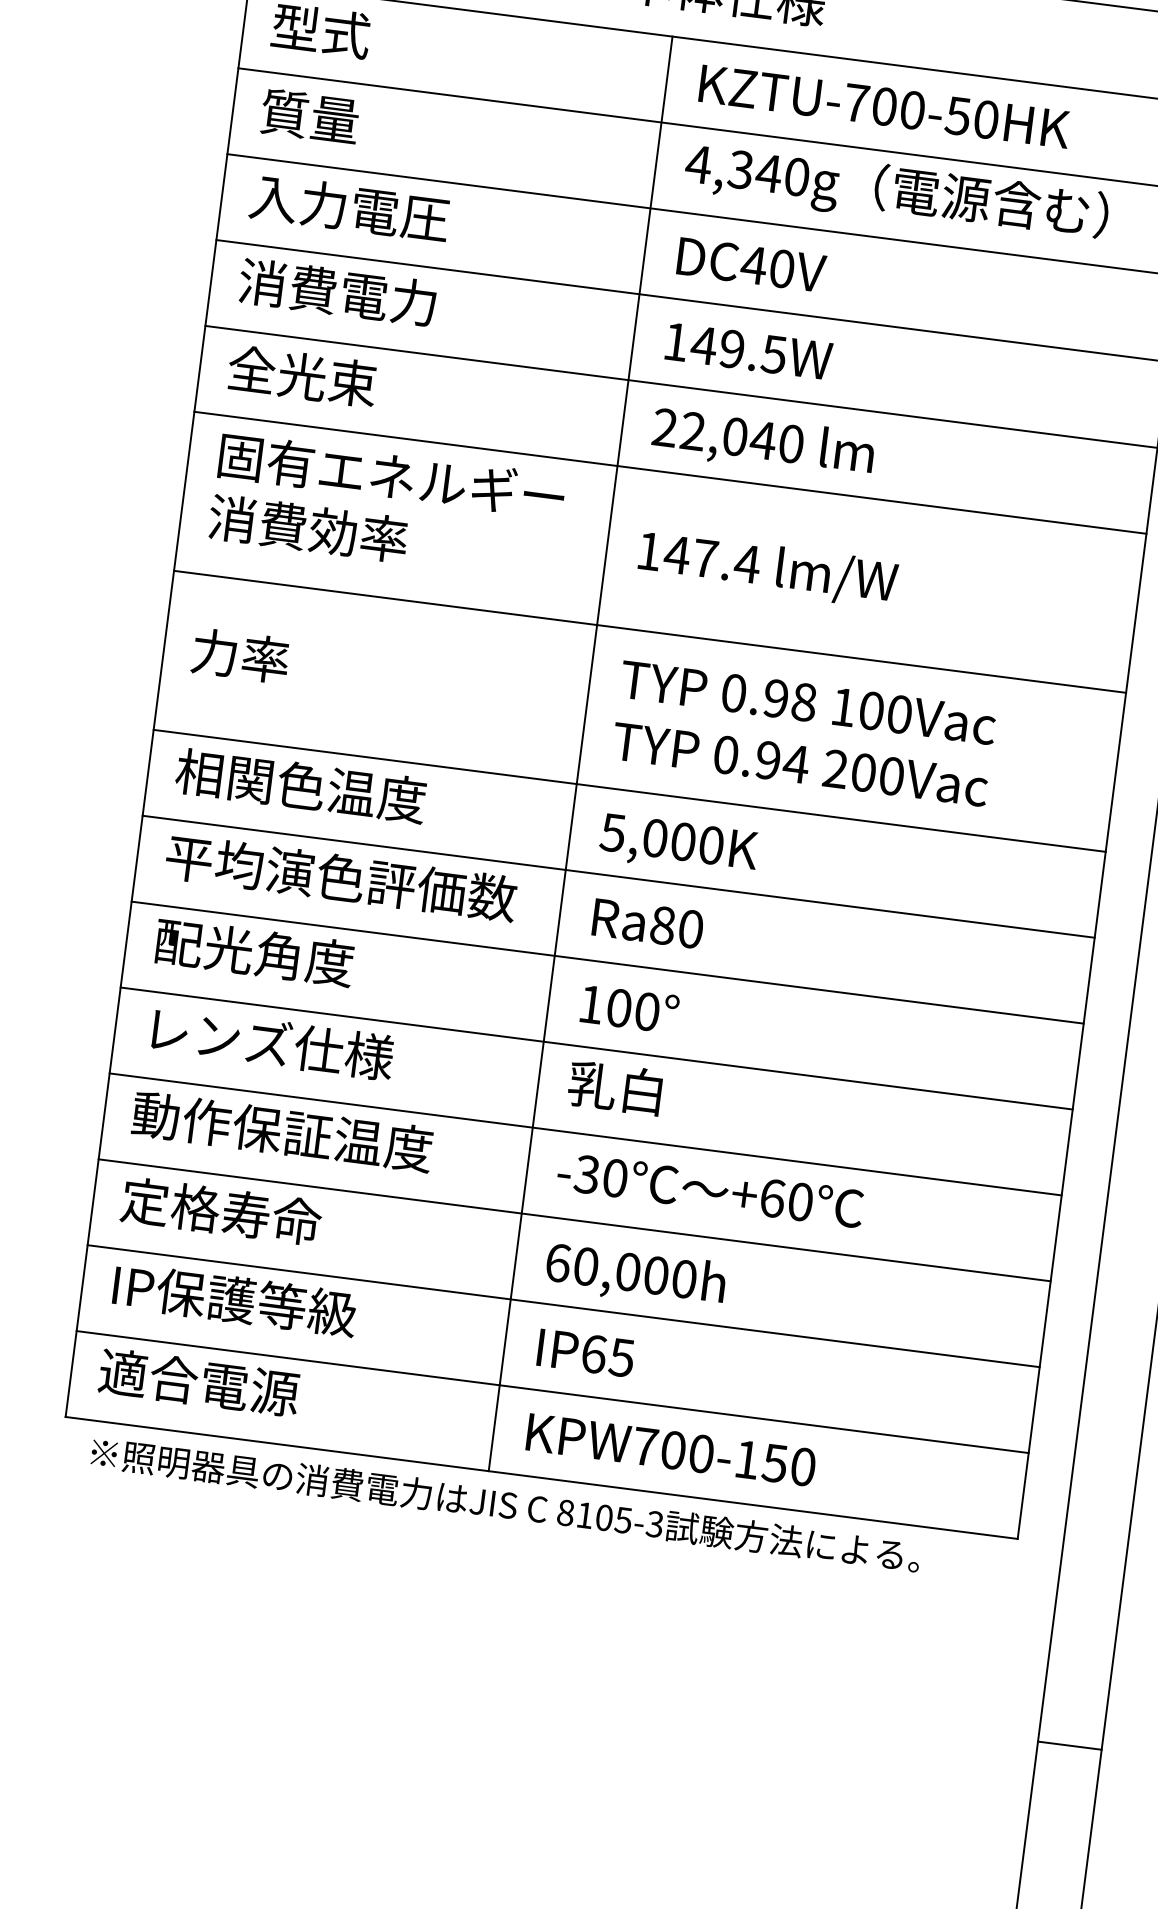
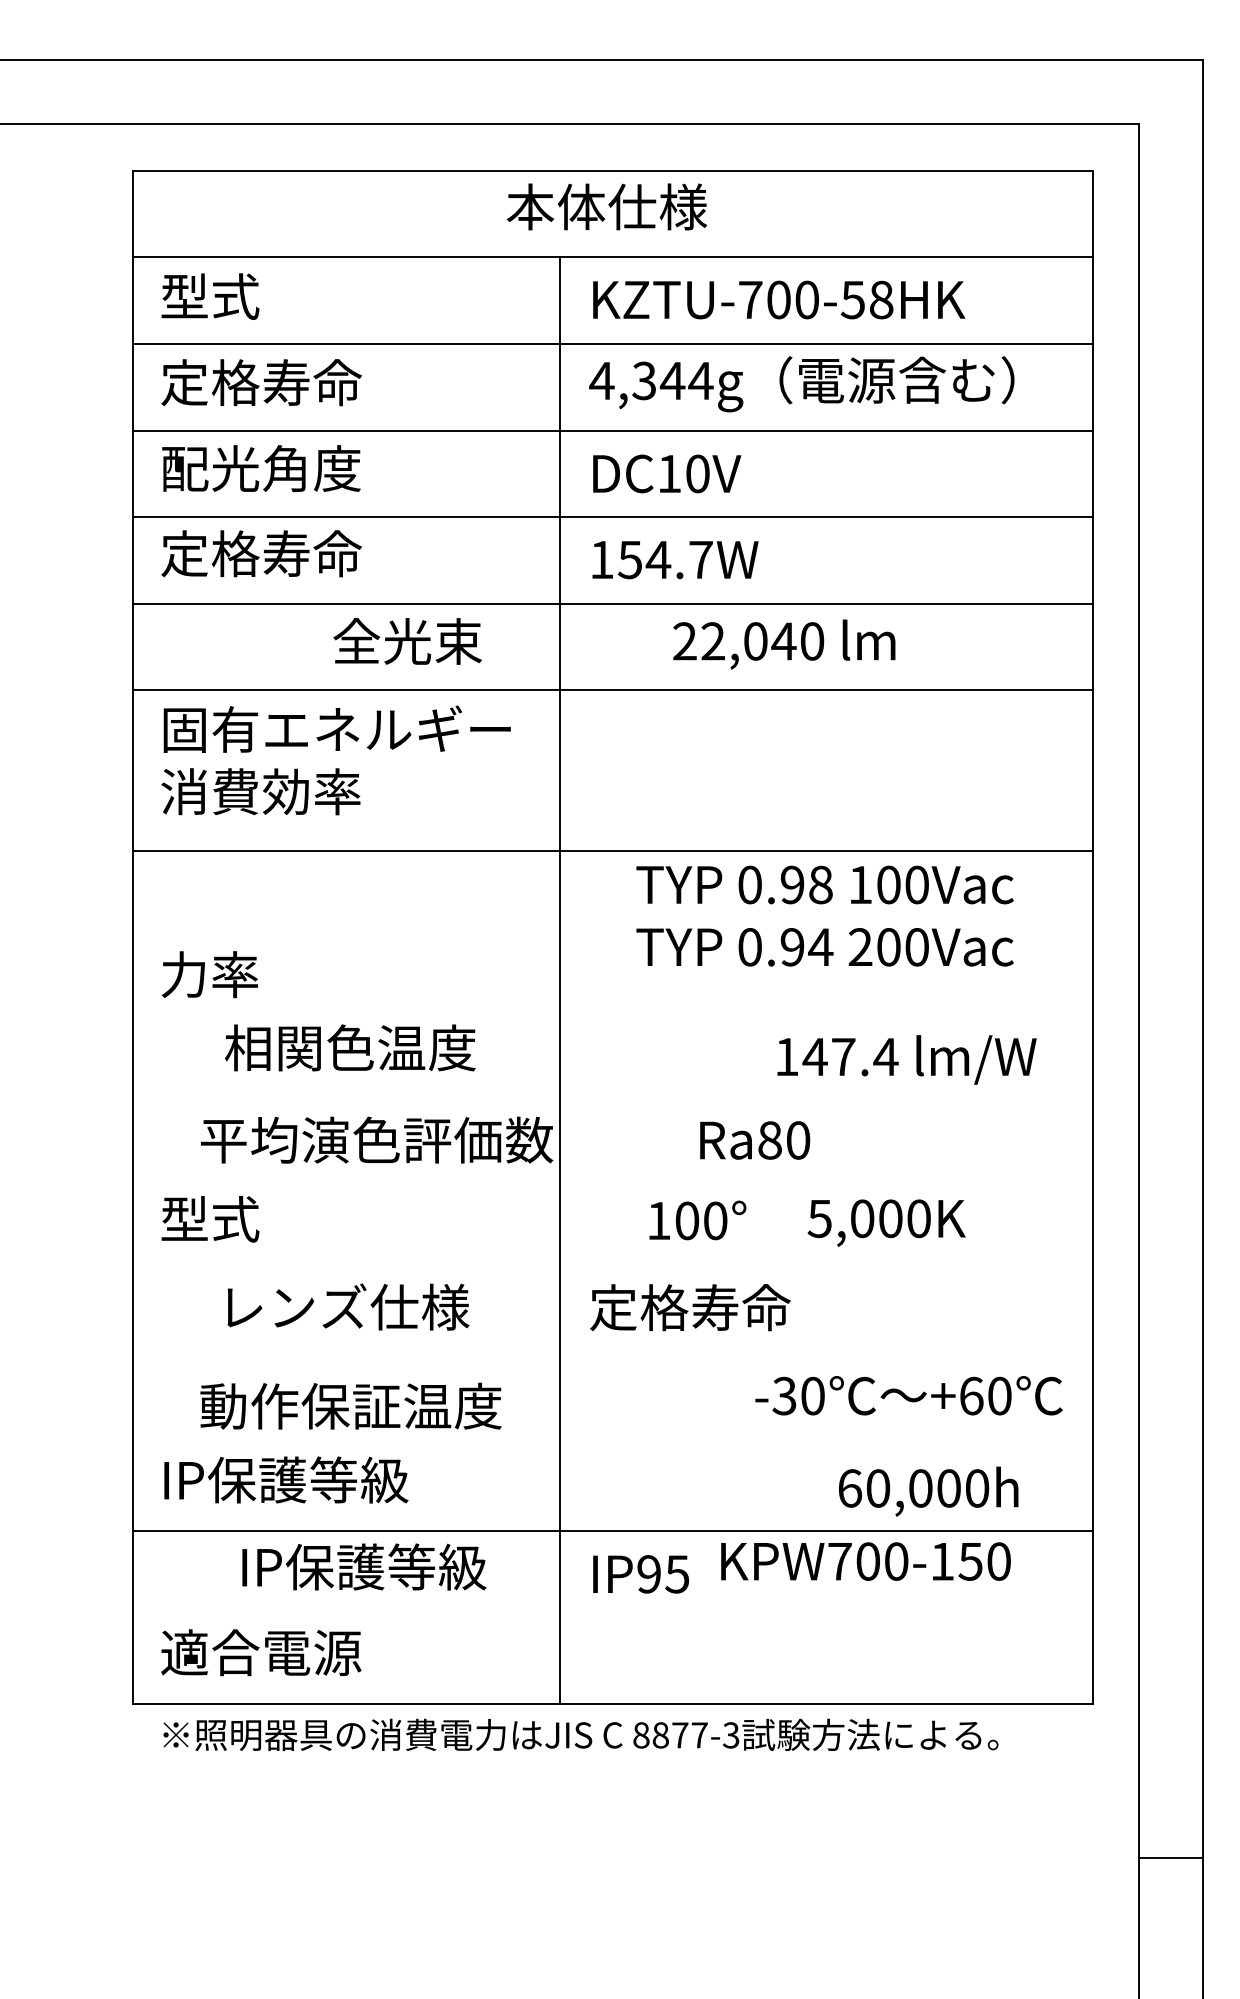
text: (986, 119) -> (881, 299), KZTU-700-50HK -> KZTU-700-58HK
text: (360, 122) -> (261, 382), 質量 -> 定格寿命
text: (796, 176) -> (700, 380), 4,340g -> 4,344g
text: (348, 207) -> (260, 468), 入力電圧 -> 配光角度
text: (754, 264) -> (669, 473), DC40V -> DC10V
text: (339, 292) -> (261, 553), 消費電力 -> 定格寿命
text: (738, 349) -> (664, 559), 149.5W -> 154.7W
text: (302, 376) -> (407, 641), moved
text: (763, 443) -> (784, 644), moved
text: (767, 569) -> (906, 1059), moved
text: (240, 655) -> (209, 974), moved
text: (803, 733) -> (824, 915), moved
text: (301, 785) -> (350, 1047), moved
line: (629, 791) -> (612, 1011), removed
text: (678, 845) -> (886, 1222), moved
line: (618, 876) -> (612, 1097), removed
text: (341, 877) -> (377, 1139), moved
text: (648, 923) -> (755, 1140), moved
text: (253, 951) -> (260, 1218), 配光角度 -> 型式
line: (607, 962) -> (612, 1184), removed
text: (629, 1009) -> (697, 1220), moved
text: (273, 1043) -> (348, 1306), moved
line: (596, 1048) -> (612, 1270), removed
text: (668, 1094) -> (690, 1307), 乳白 -> 定格寿命
text: (282, 1130) -> (350, 1405), moved
line: (585, 1134) -> (612, 1357), removed
text: (710, 1189) -> (908, 1395), moved
text: (244, 1213) -> (284, 1479), 定格寿命 -> IP保護等級
line: (574, 1219) -> (612, 1443), removed
text: (635, 1276) -> (928, 1491), moved
text: (235, 1299) -> (364, 1566), moved
text: (594, 1354) -> (649, 1574), IP65 -> IP95
line: (552, 1392) -> (612, 1617), removed
text: (670, 1449) -> (865, 1561), moved
text: (603, 1517) -> (679, 1735), 8105-3 -> 8877-3
line: (1069, 1745) -> (1170, 1858), moved

